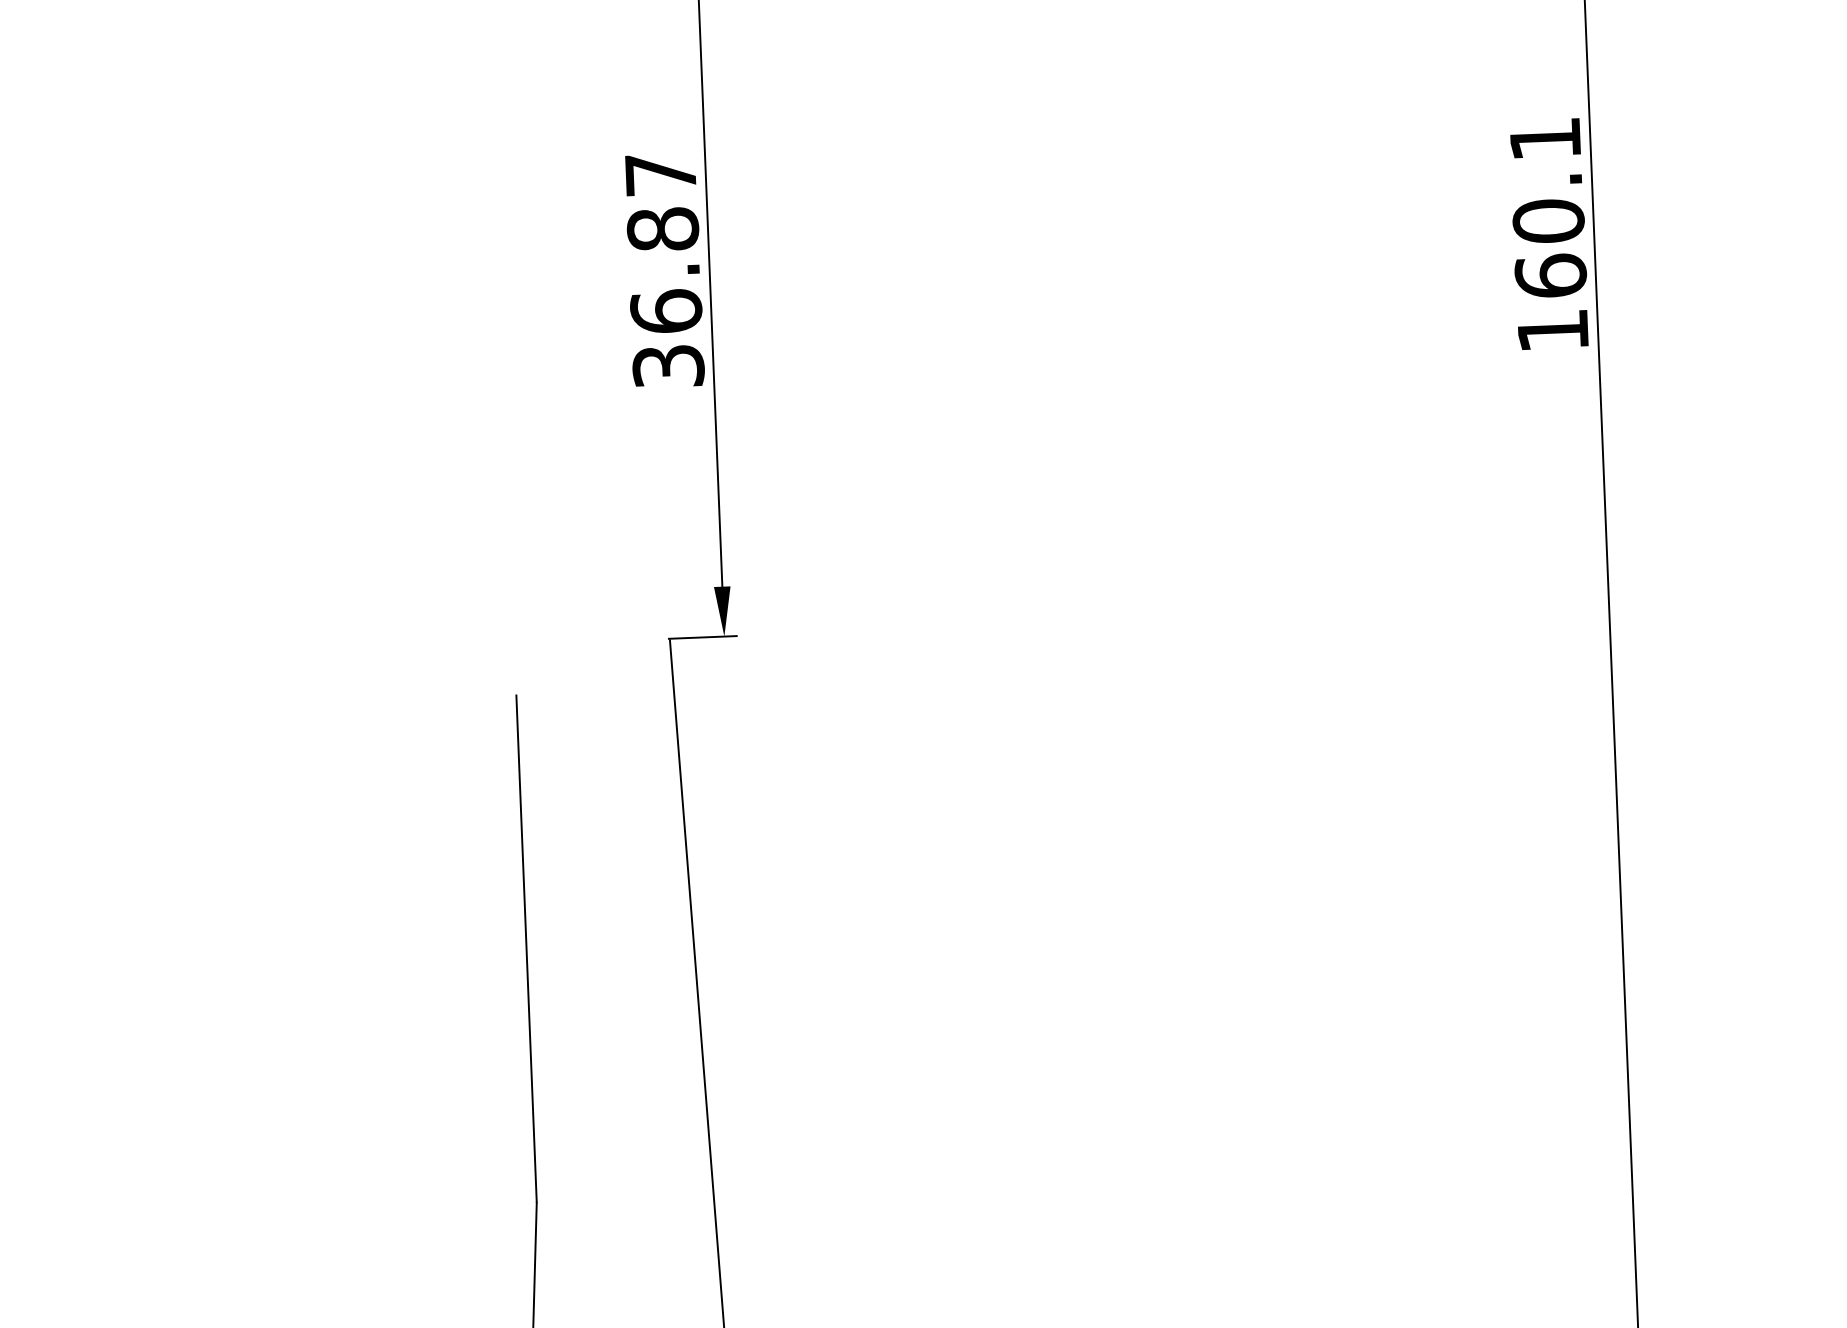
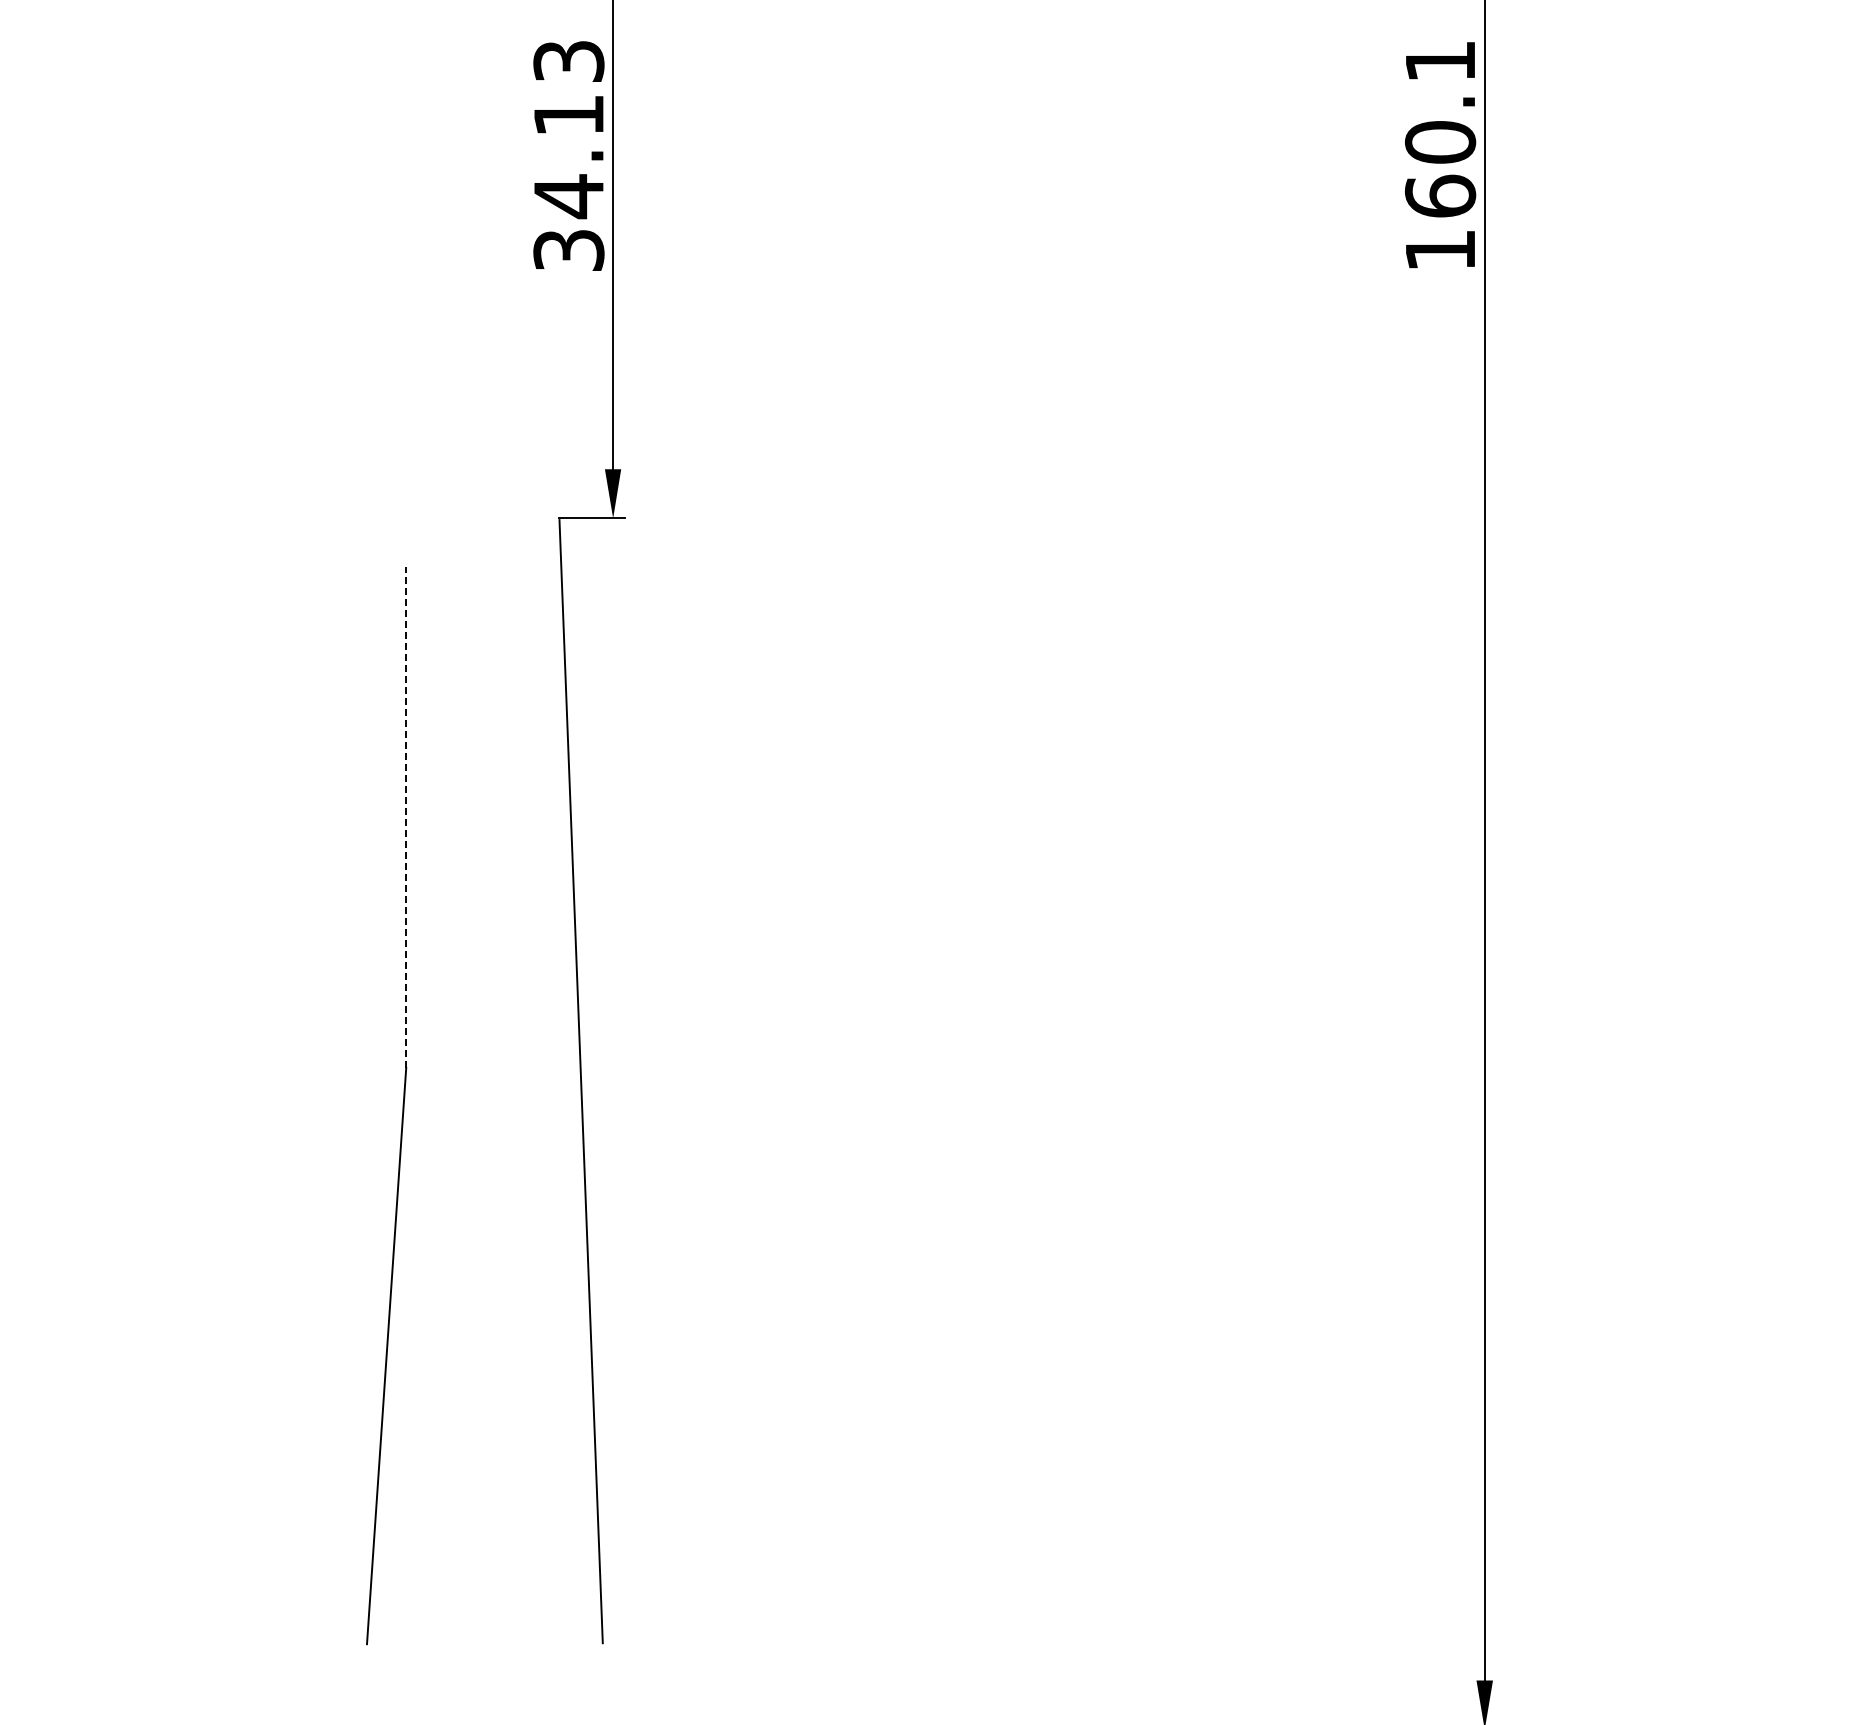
text: (663, 244) -> (568, 130), 36.87 -> 34.13
line: (526, 948) -> (406, 817), solid -> dashed

